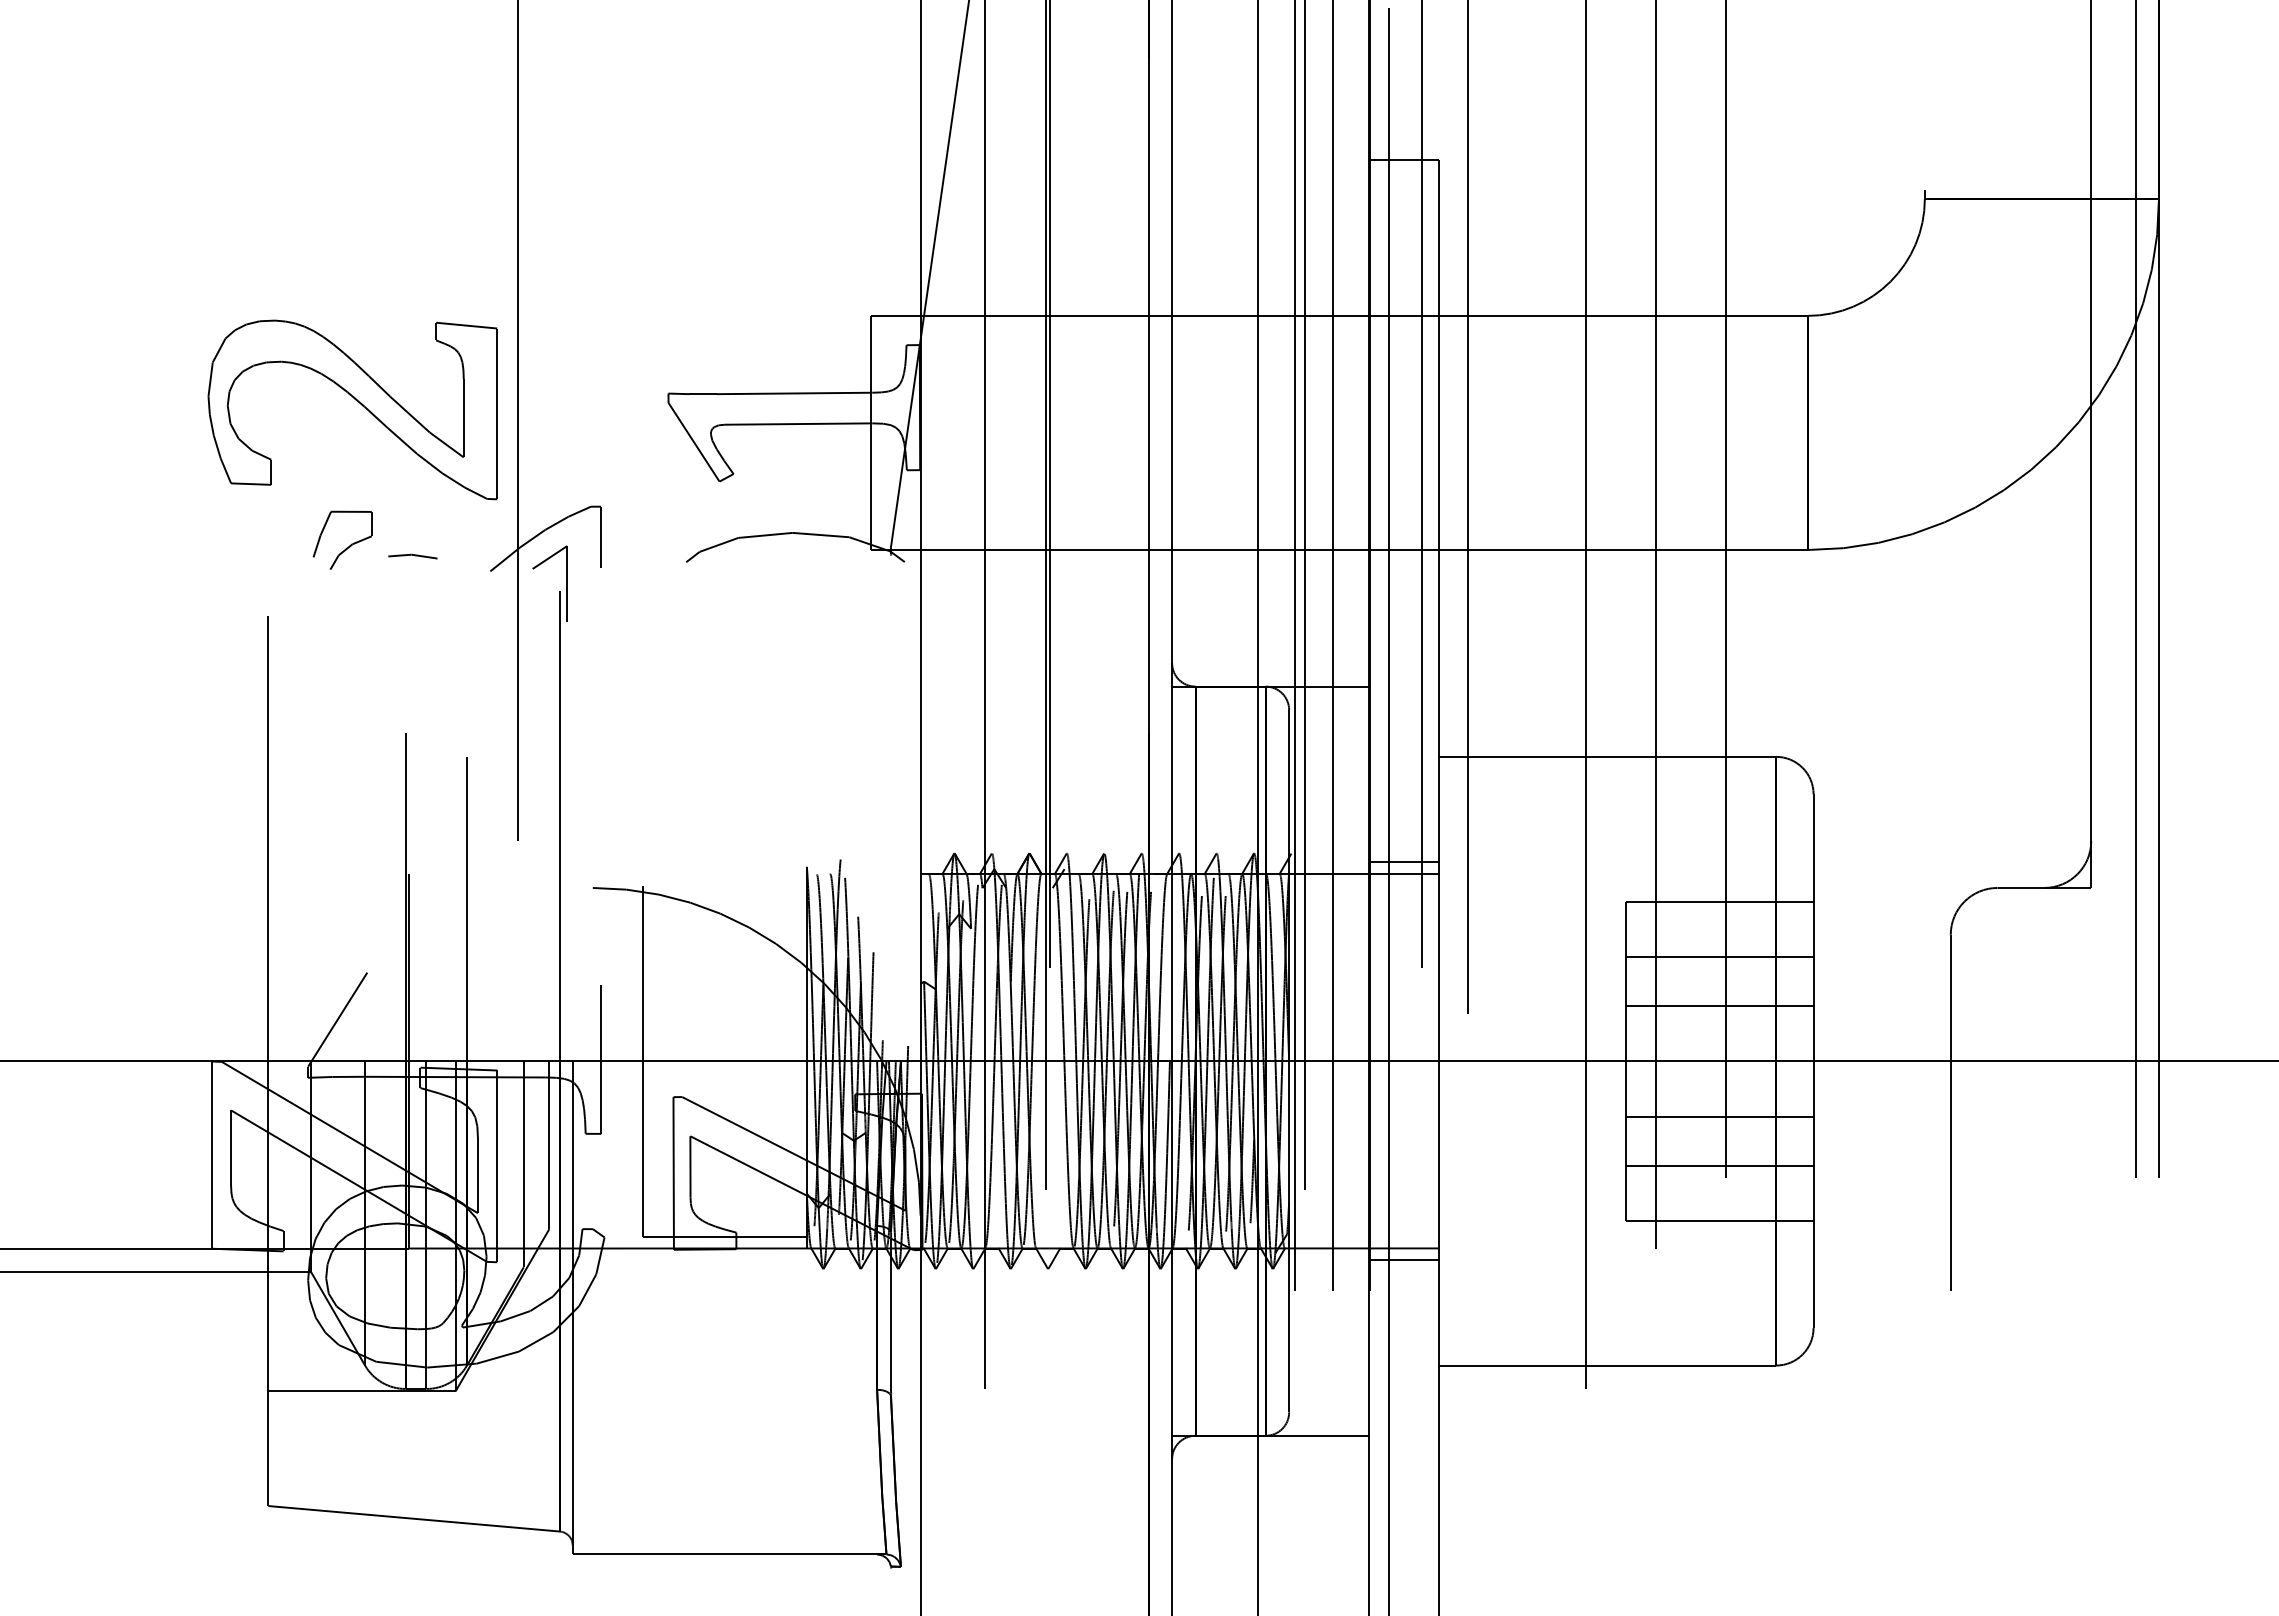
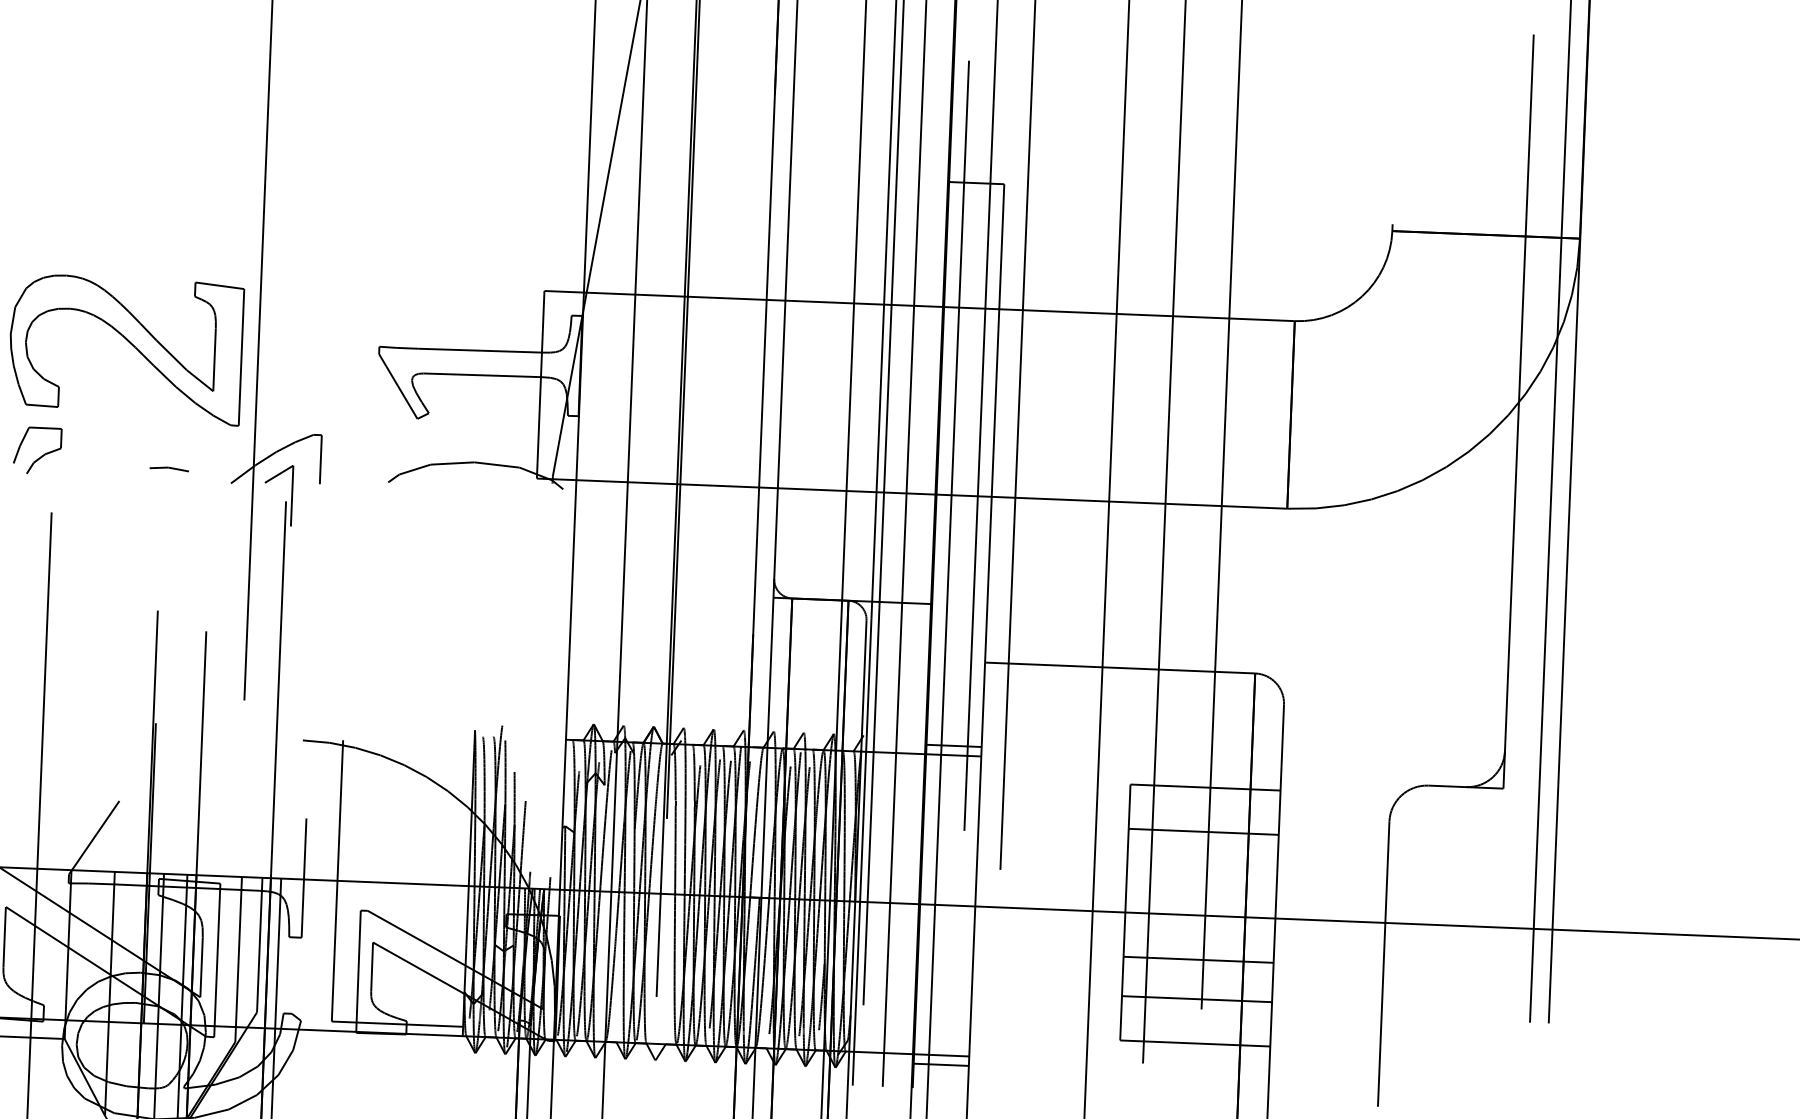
part: (346, 547) -> (40, 456), moved
line: (1719, 1005) -> (1201, 870), removed

